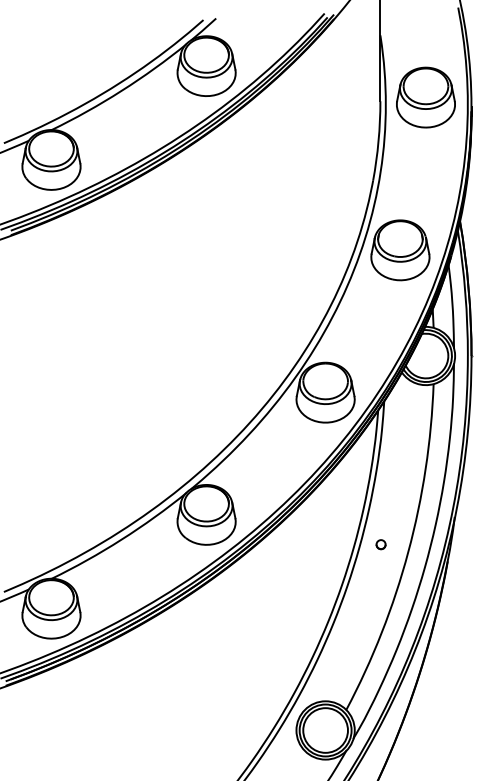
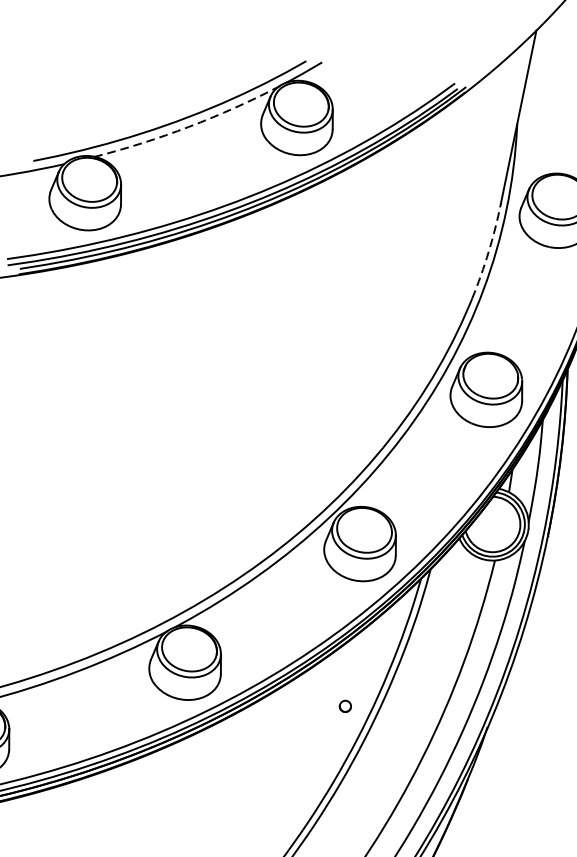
arc: (121, 90) -> (189, 126), solid -> dashed
arc: (378, 141) -> (488, 252), solid -> dashed
part: (380, 544) -> (344, 706), moved

